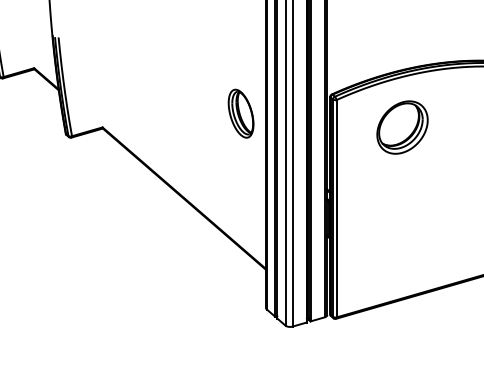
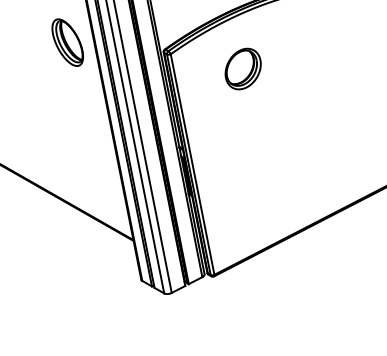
part: (240, 113) -> (67, 42), moved
part: (402, 127) -> (243, 68), size x0.71

